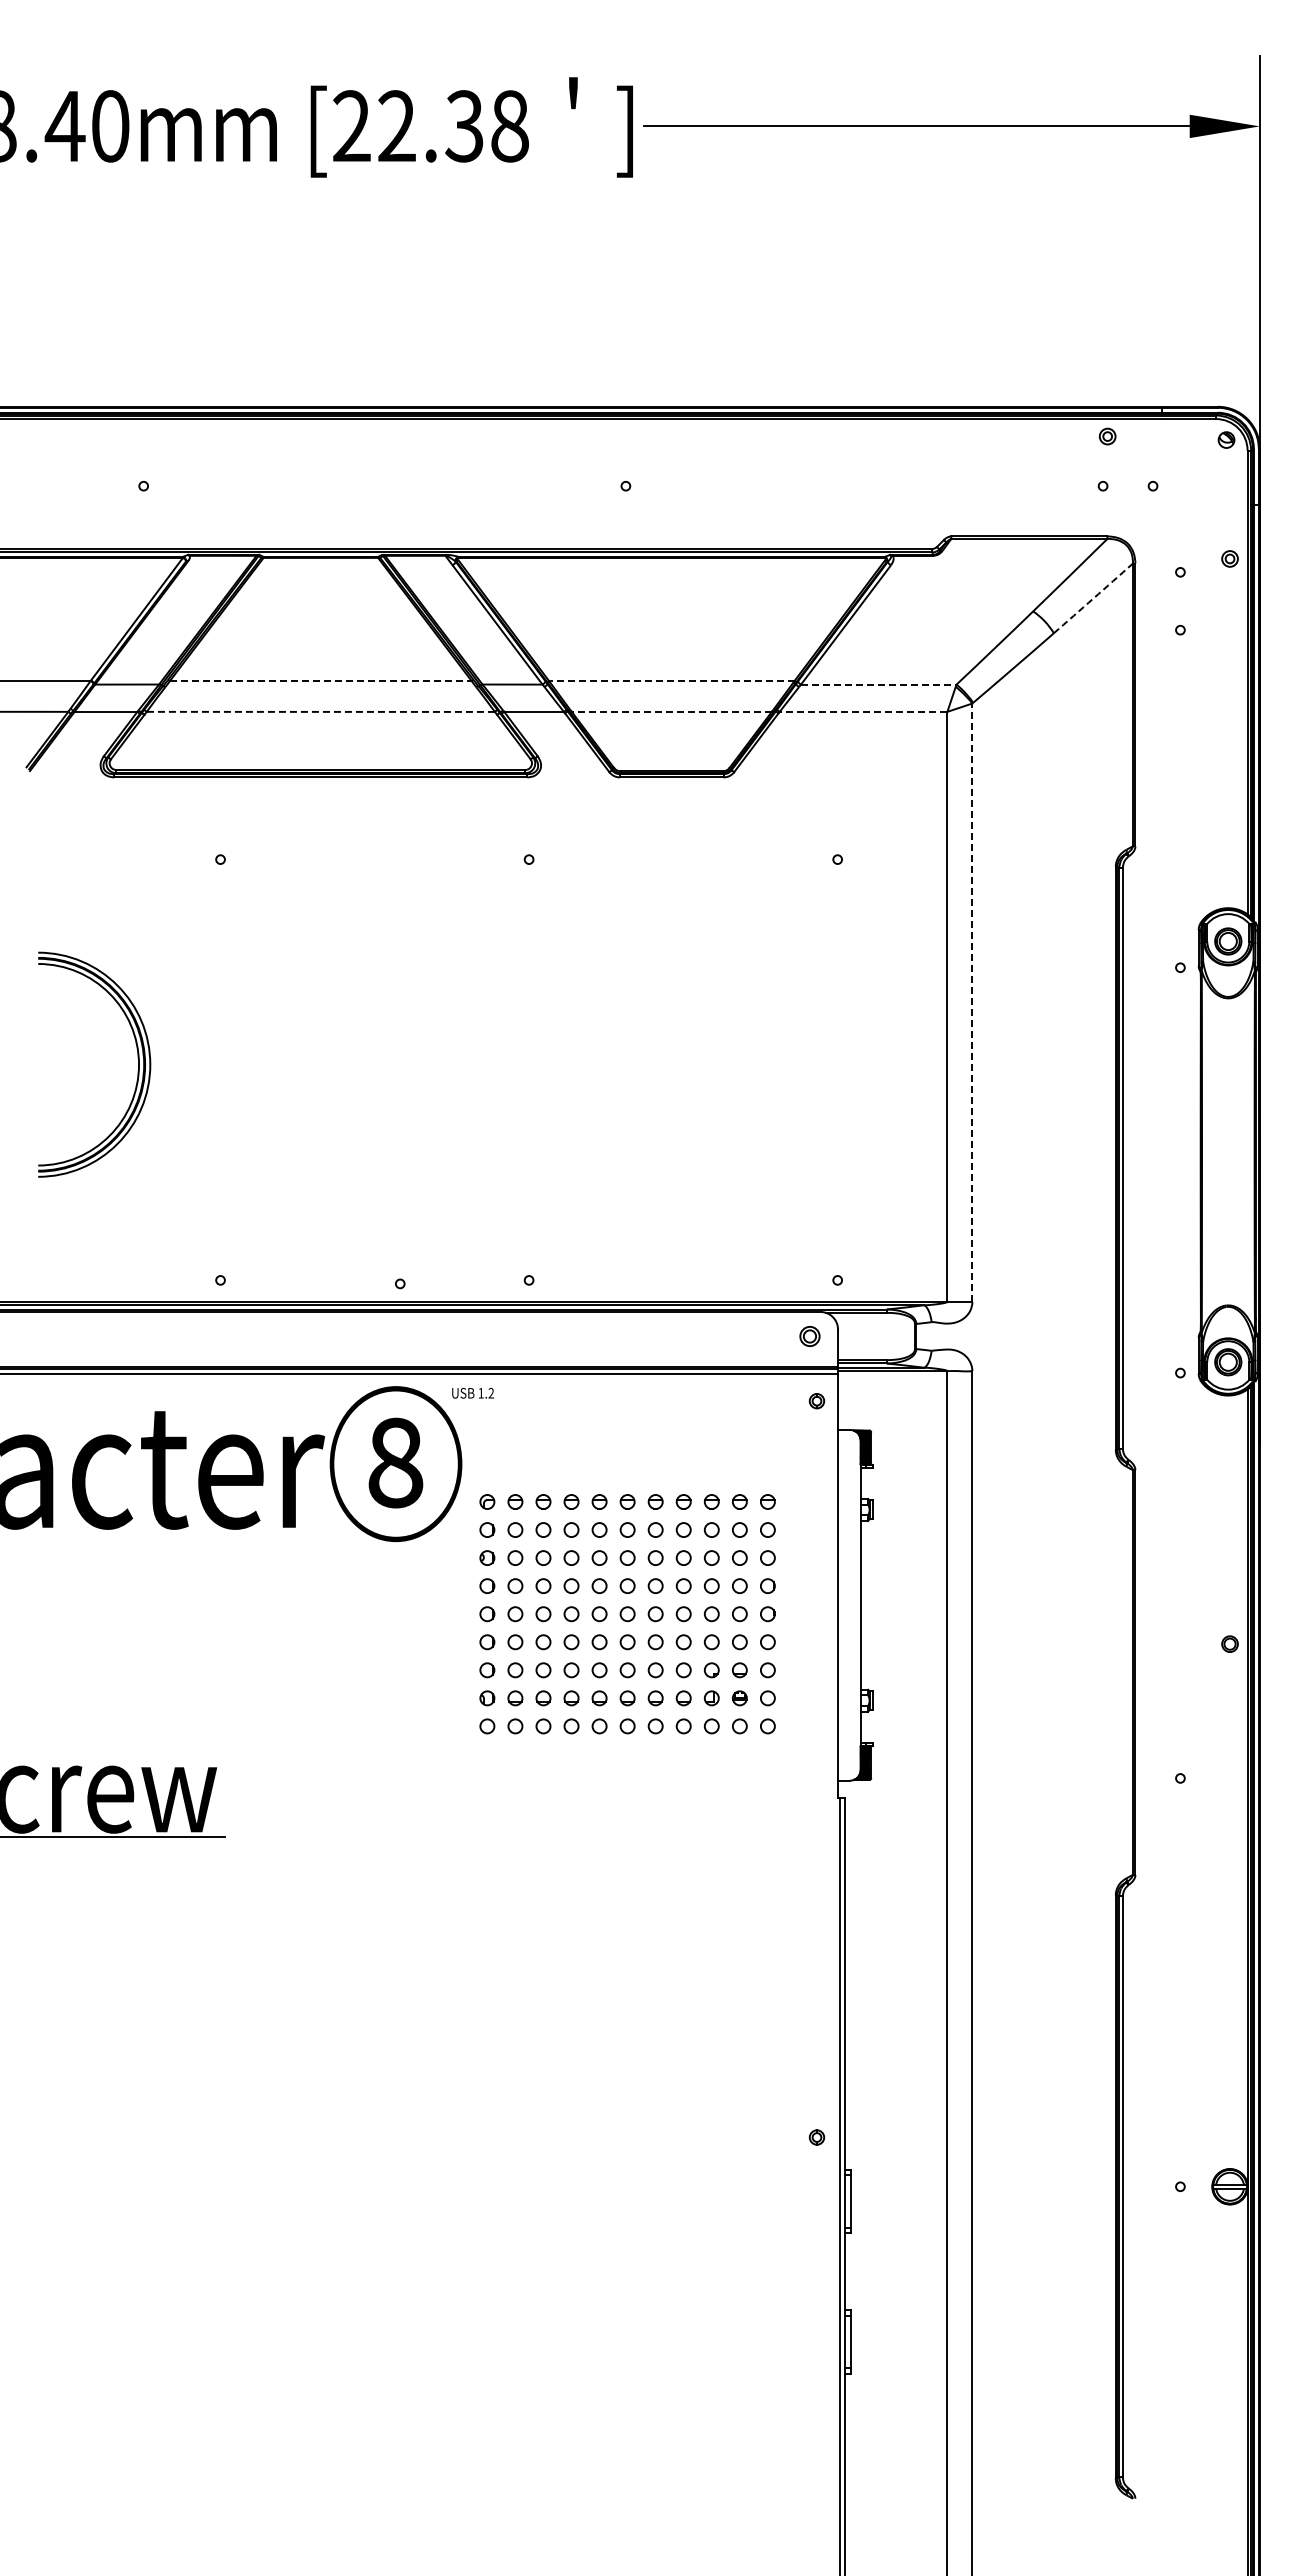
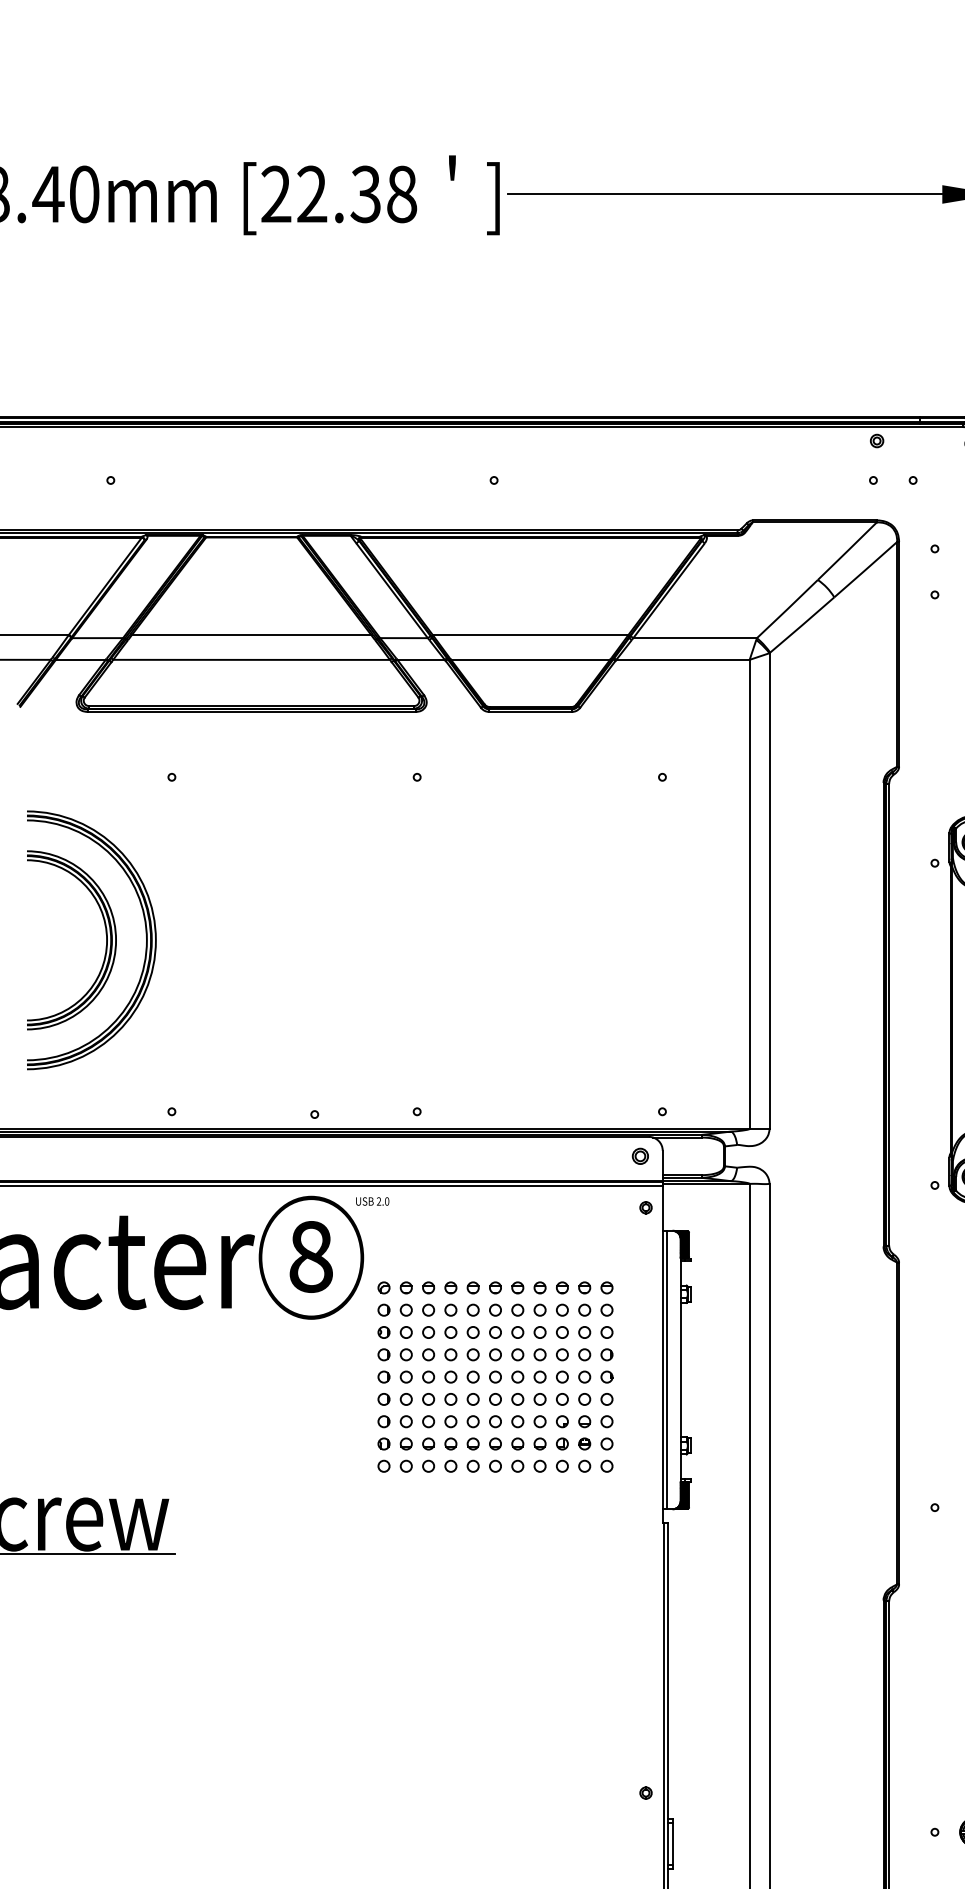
arc: (1093, 598) -> (865, 569), dashed -> solid
line: (320, 680) -> (251, 634), dashed -> solid
line: (671, 680) -> (530, 634), dashed -> solid
line: (878, 684) -> (694, 638), dashed -> solid
line: (320, 711) -> (251, 659), dashed -> solid
line: (671, 711) -> (530, 659), dashed -> solid
line: (863, 711) -> (682, 659), dashed -> solid
line: (972, 1002) -> (769, 890), dashed -> solid
part: (187, 1055) -> (145, 933), added
text: (486, 1393) -> (383, 1201), 1.2 -> 2.0
line: (843, 1604) -> (667, 1369), added

